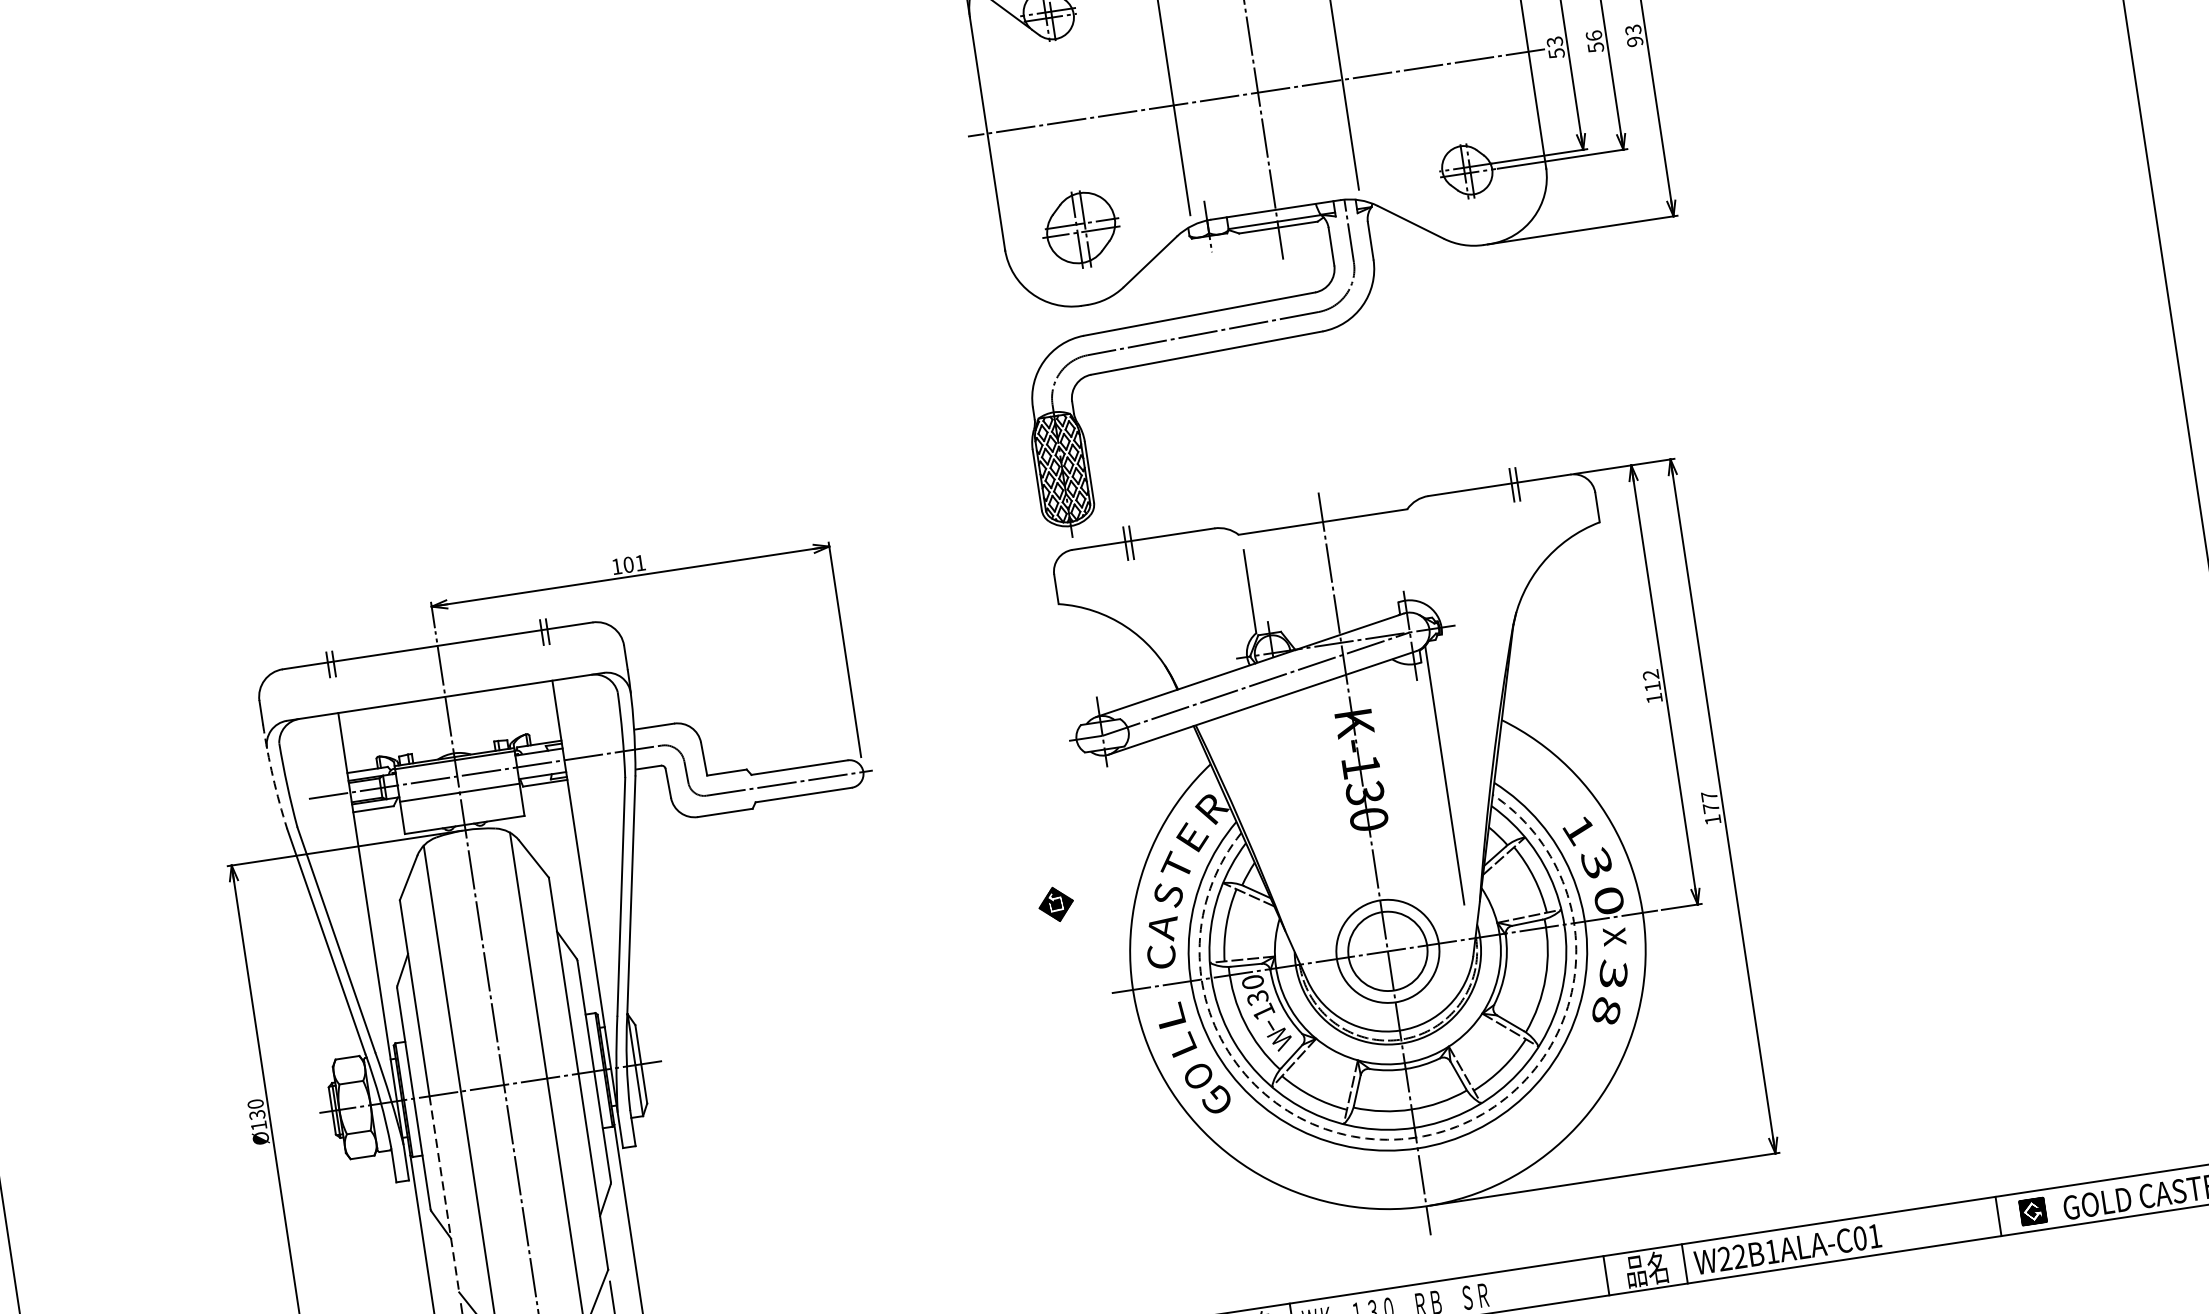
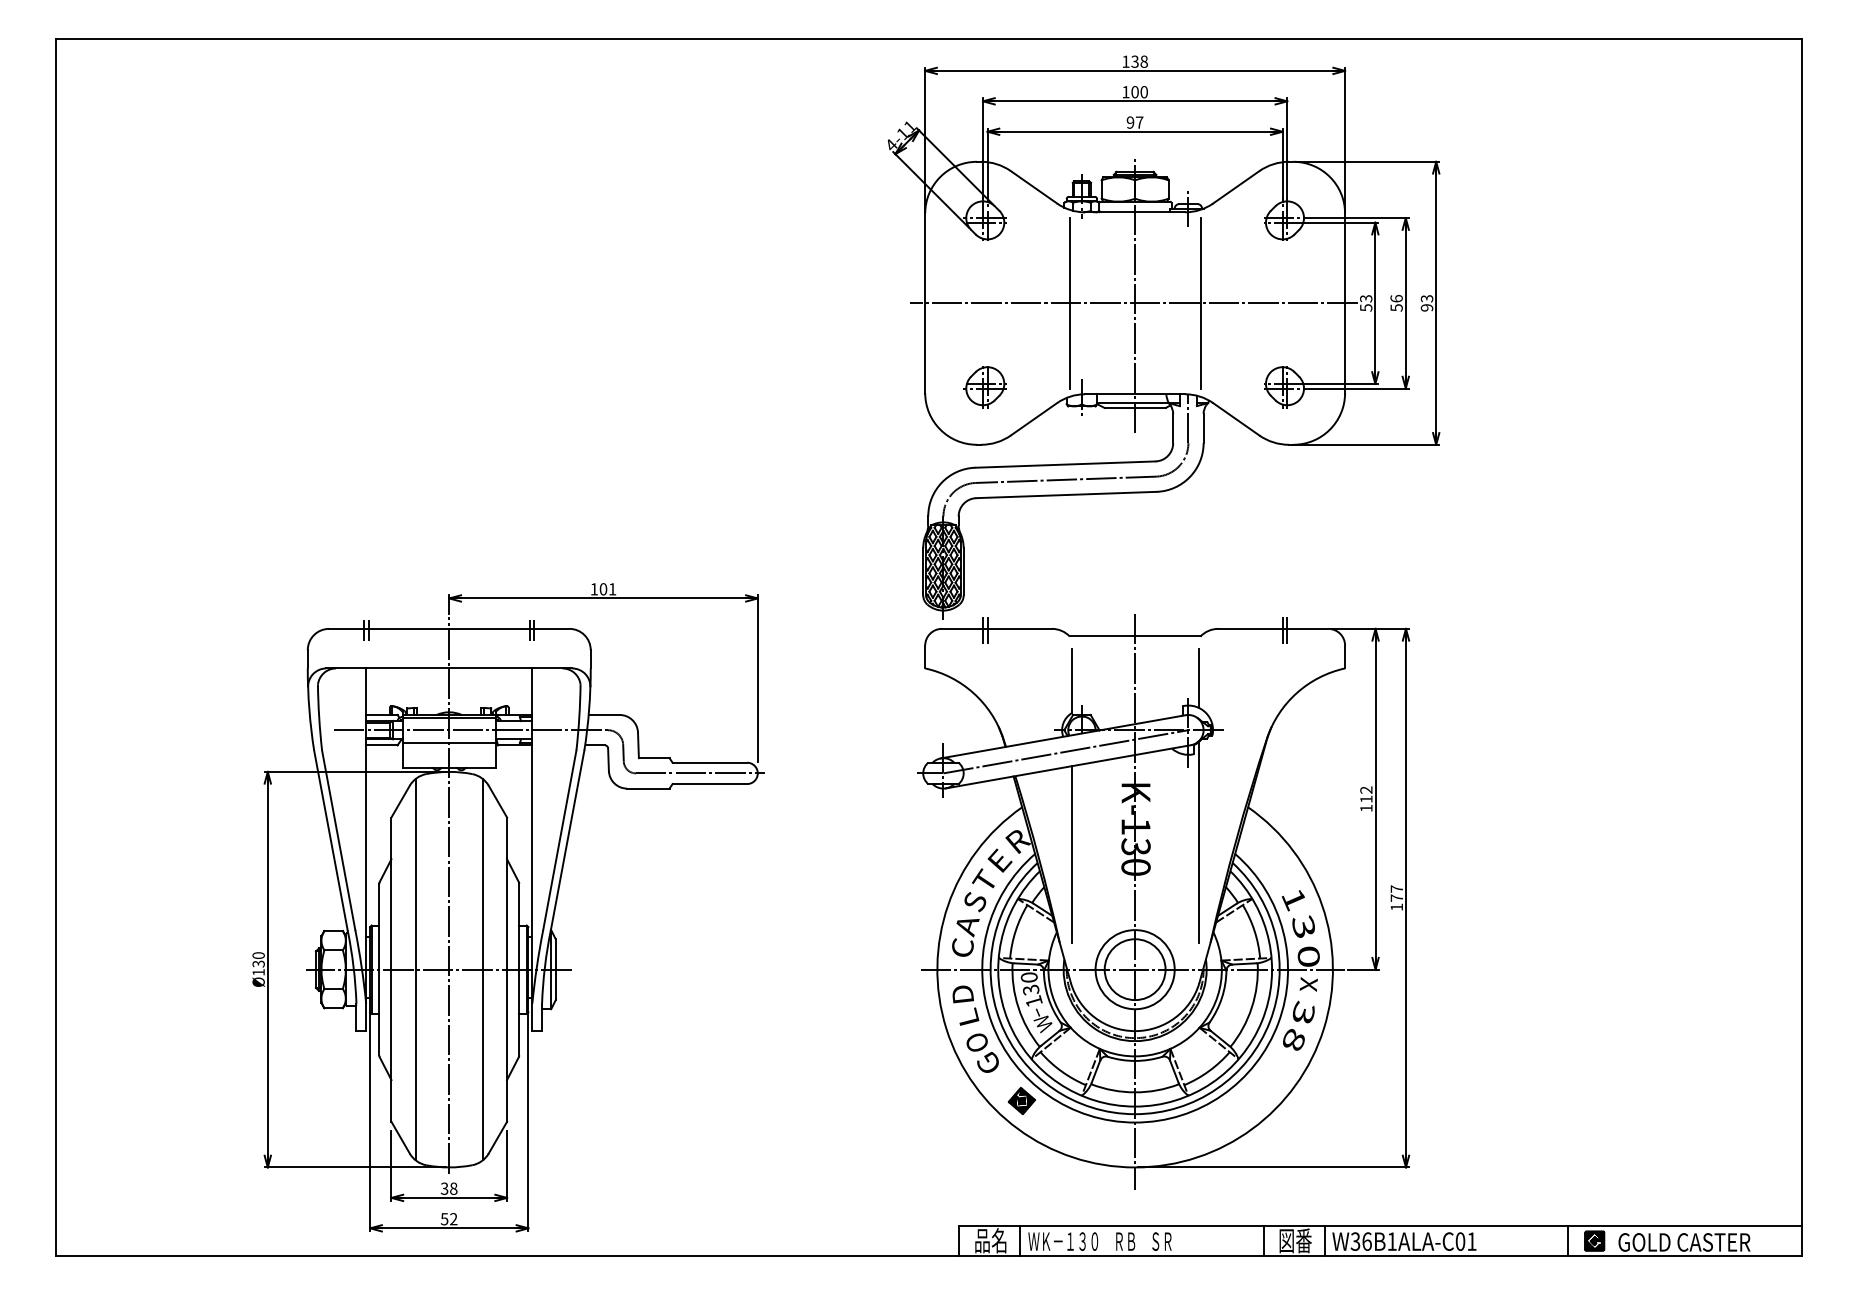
part: (1080, 230) -> (984, 387), size x0.71
line: (1412, 562) -> (1198, 677), added
arc: (273, 777) -> (309, 709), dashed -> solid
line: (1283, 815) -> (1071, 854), added
part: (1055, 903) -> (1021, 1100), moved
text: (1170, 1015) -> (962, 993), L -> D
arc: (1416, 1137) -> (1135, 1114), dashed -> solid
line: (444, 1195) -> (391, 1046), dashed -> solid
text: (1731, 1257) -> (1360, 1241), W22B1ALA-C01 -> W36B1ALA-C01
text: (1647, 1269) -> (1295, 1240), 品名 -> 図番

